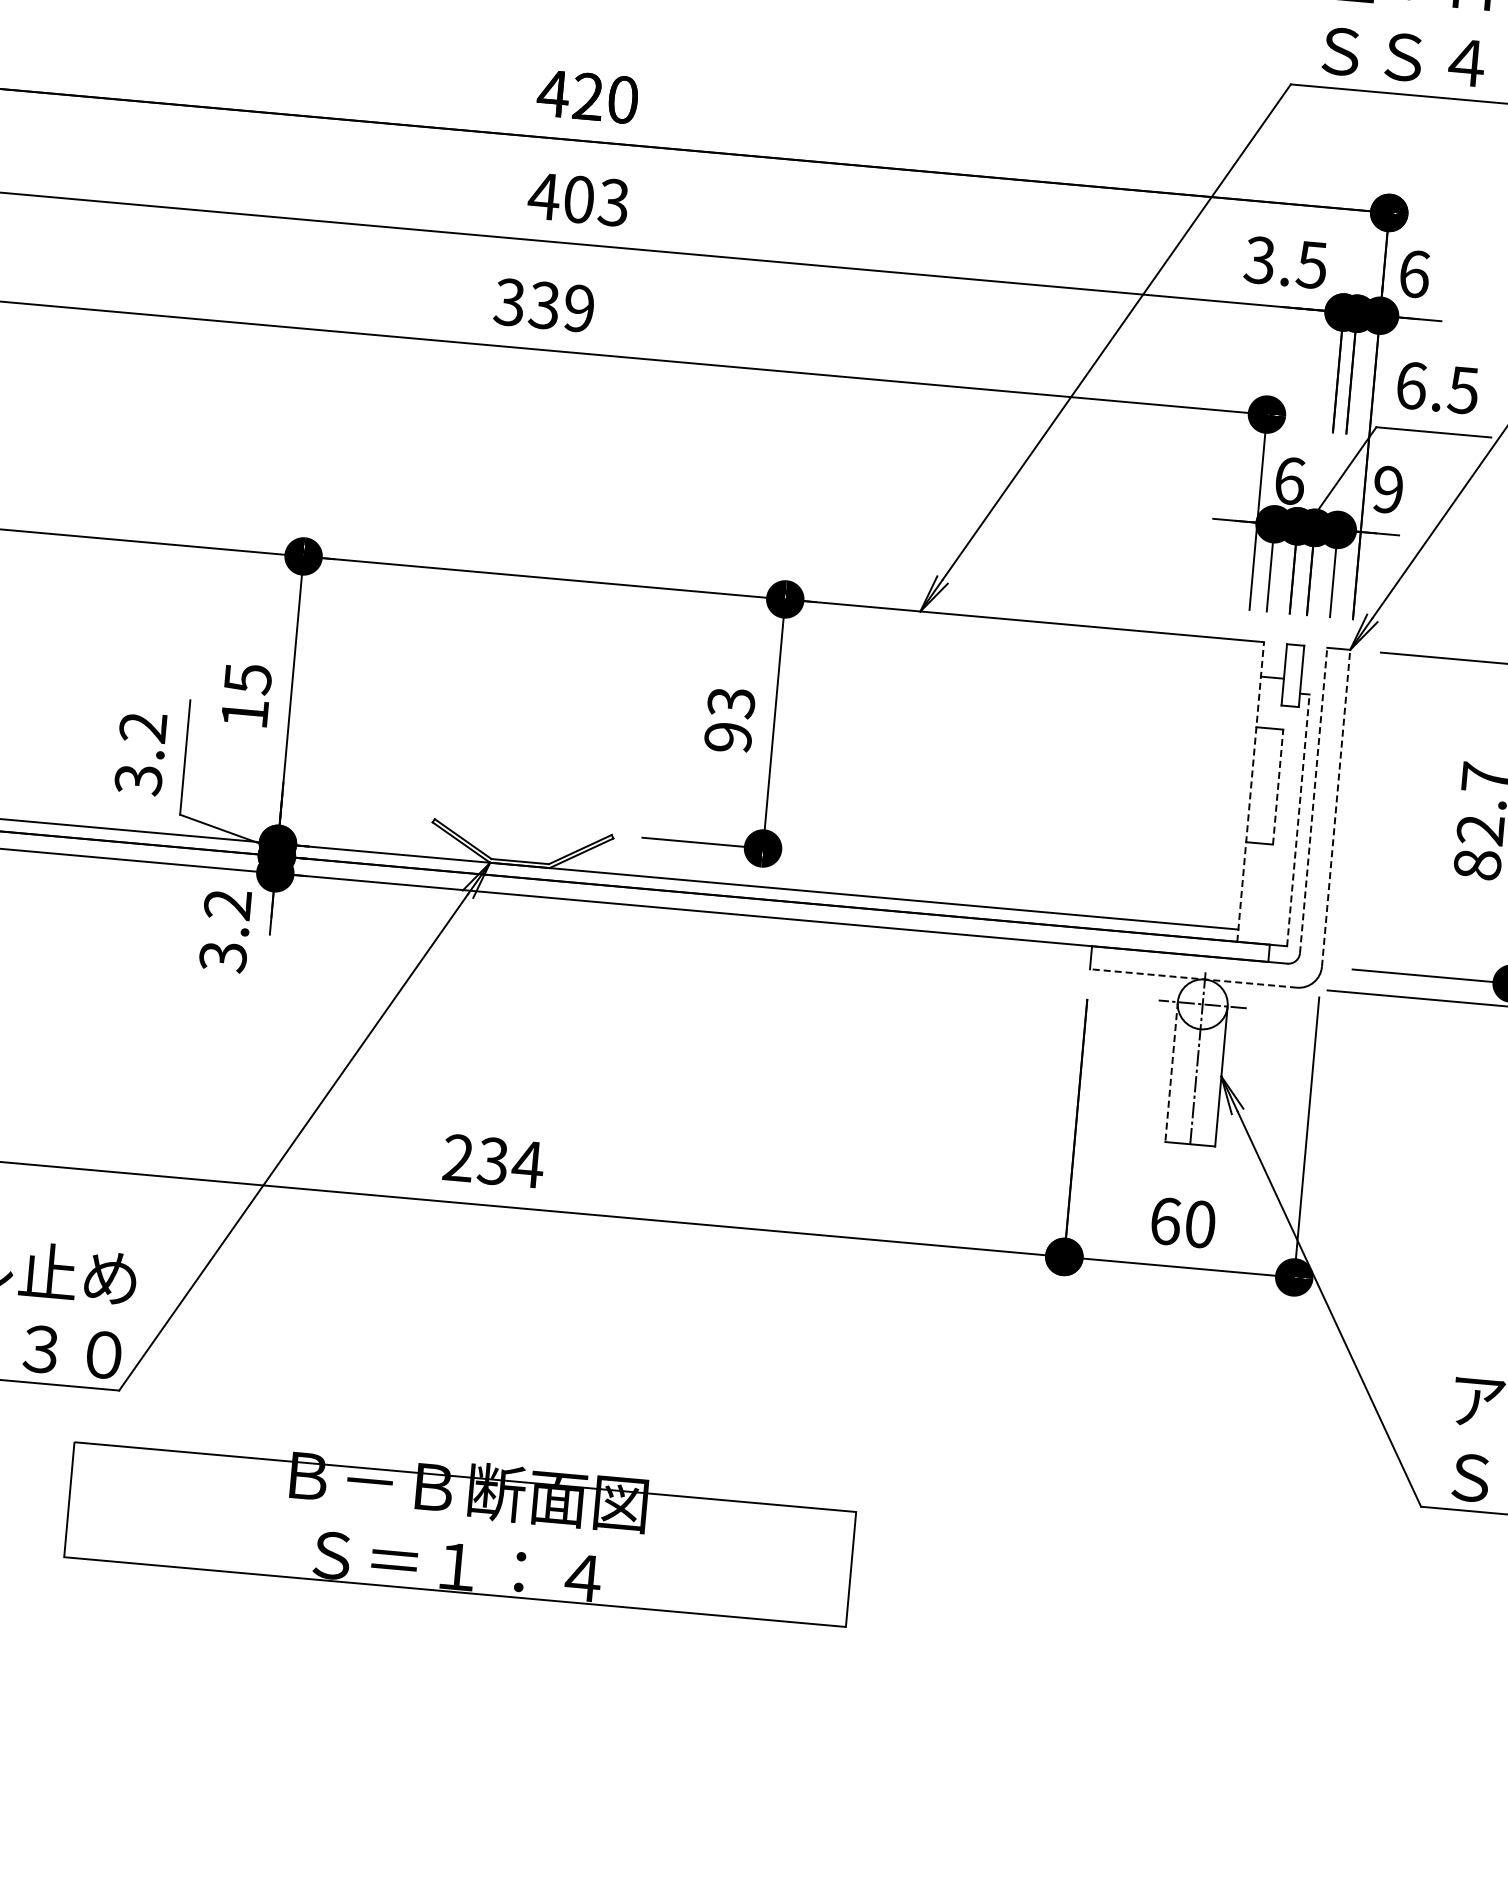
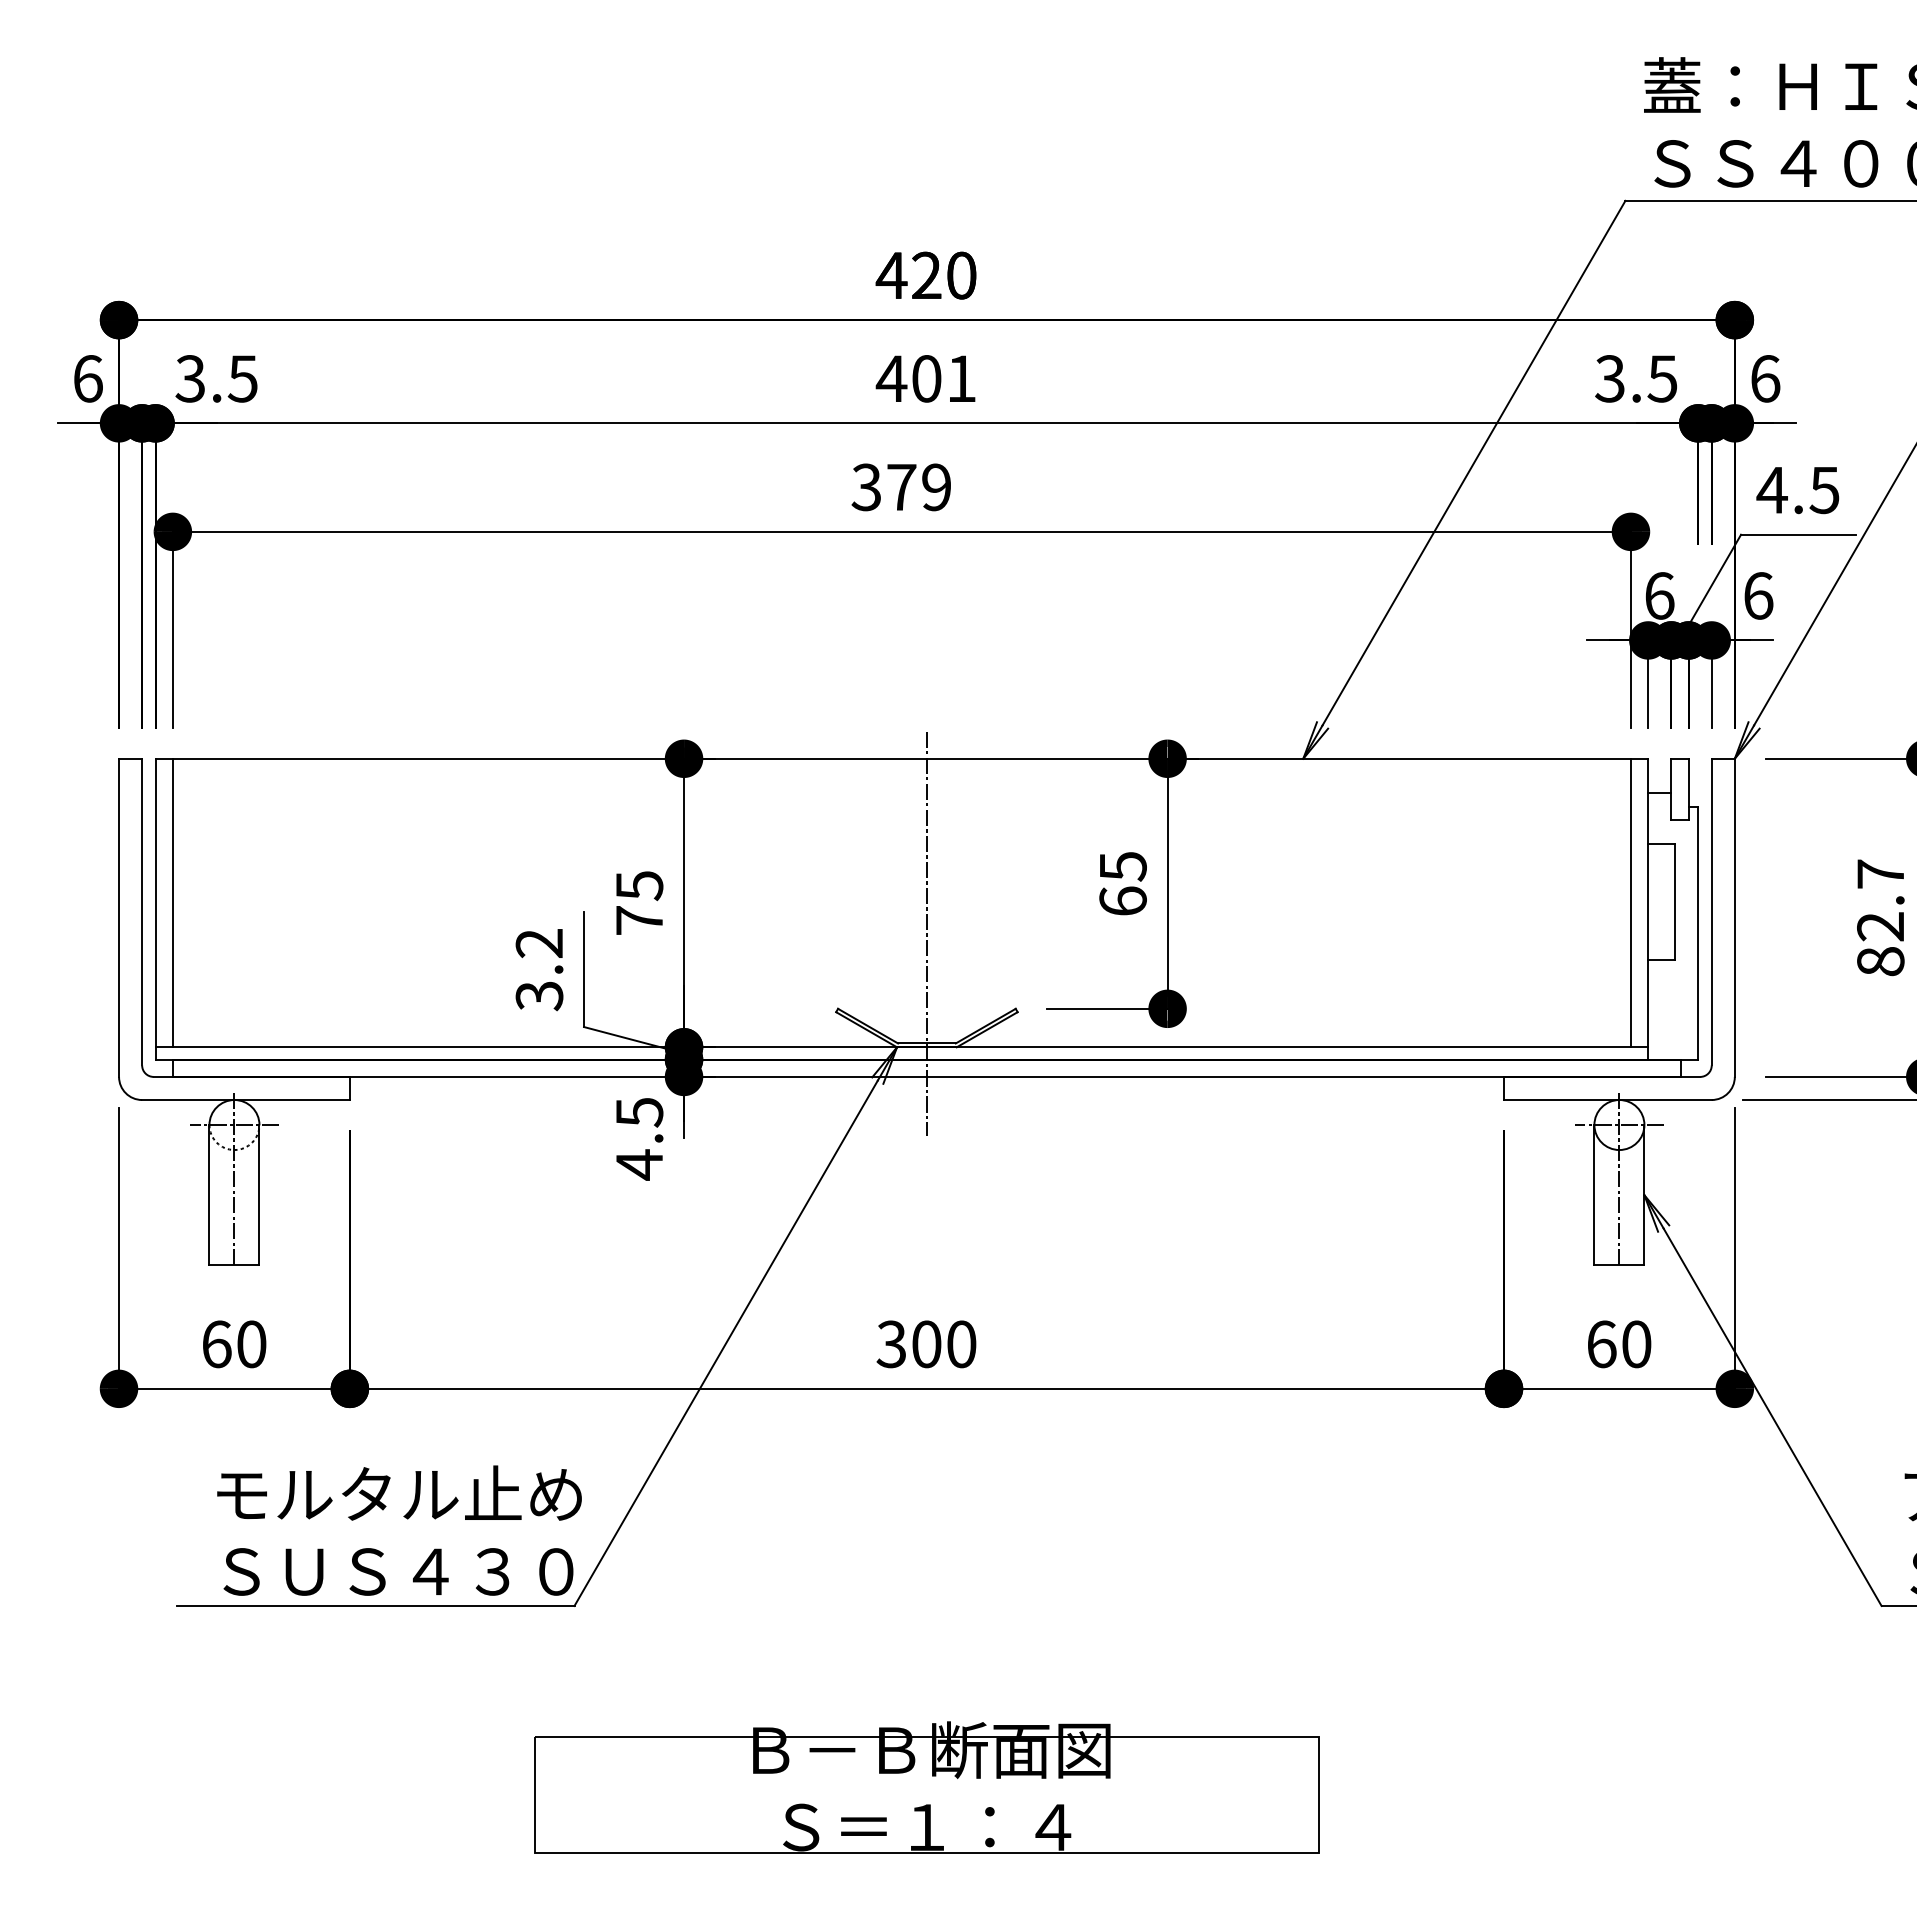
text: (612, 202) -> (960, 378), 403 -> 401
text: (544, 305) -> (901, 487), 339 -> 379
text: (1410, 385) -> (1771, 490), 6.5 -> 4.5
text: (1388, 489) -> (1758, 595), 9 -> 6
text: (244, 713) -> (639, 920), 15 -> 75
text: (729, 719) -> (1122, 883), 93 -> 65
line: (529, 752) -> (926, 933), added
line: (1233, 783) -> (1630, 902), added
line: (1278, 786) -> (1675, 901), dashed -> solid
line: (1250, 791) -> (1648, 908), dashed -> solid
line: (1313, 799) -> (1711, 911), dashed -> solid
line: (1335, 807) -> (1734, 917), dashed -> solid
line: (1298, 819) -> (1698, 932), dashed -> solid
text: (225, 931) -> (639, 1139), 3.2 -> 4.5
line: (1193, 978) -> (1607, 1100), dashed -> solid
line: (1171, 1072) -> (1594, 1195), dashed -> solid
text: (493, 1161) -> (926, 1344), 234 -> 300
part: (460, 1526) -> (926, 1787), moved

